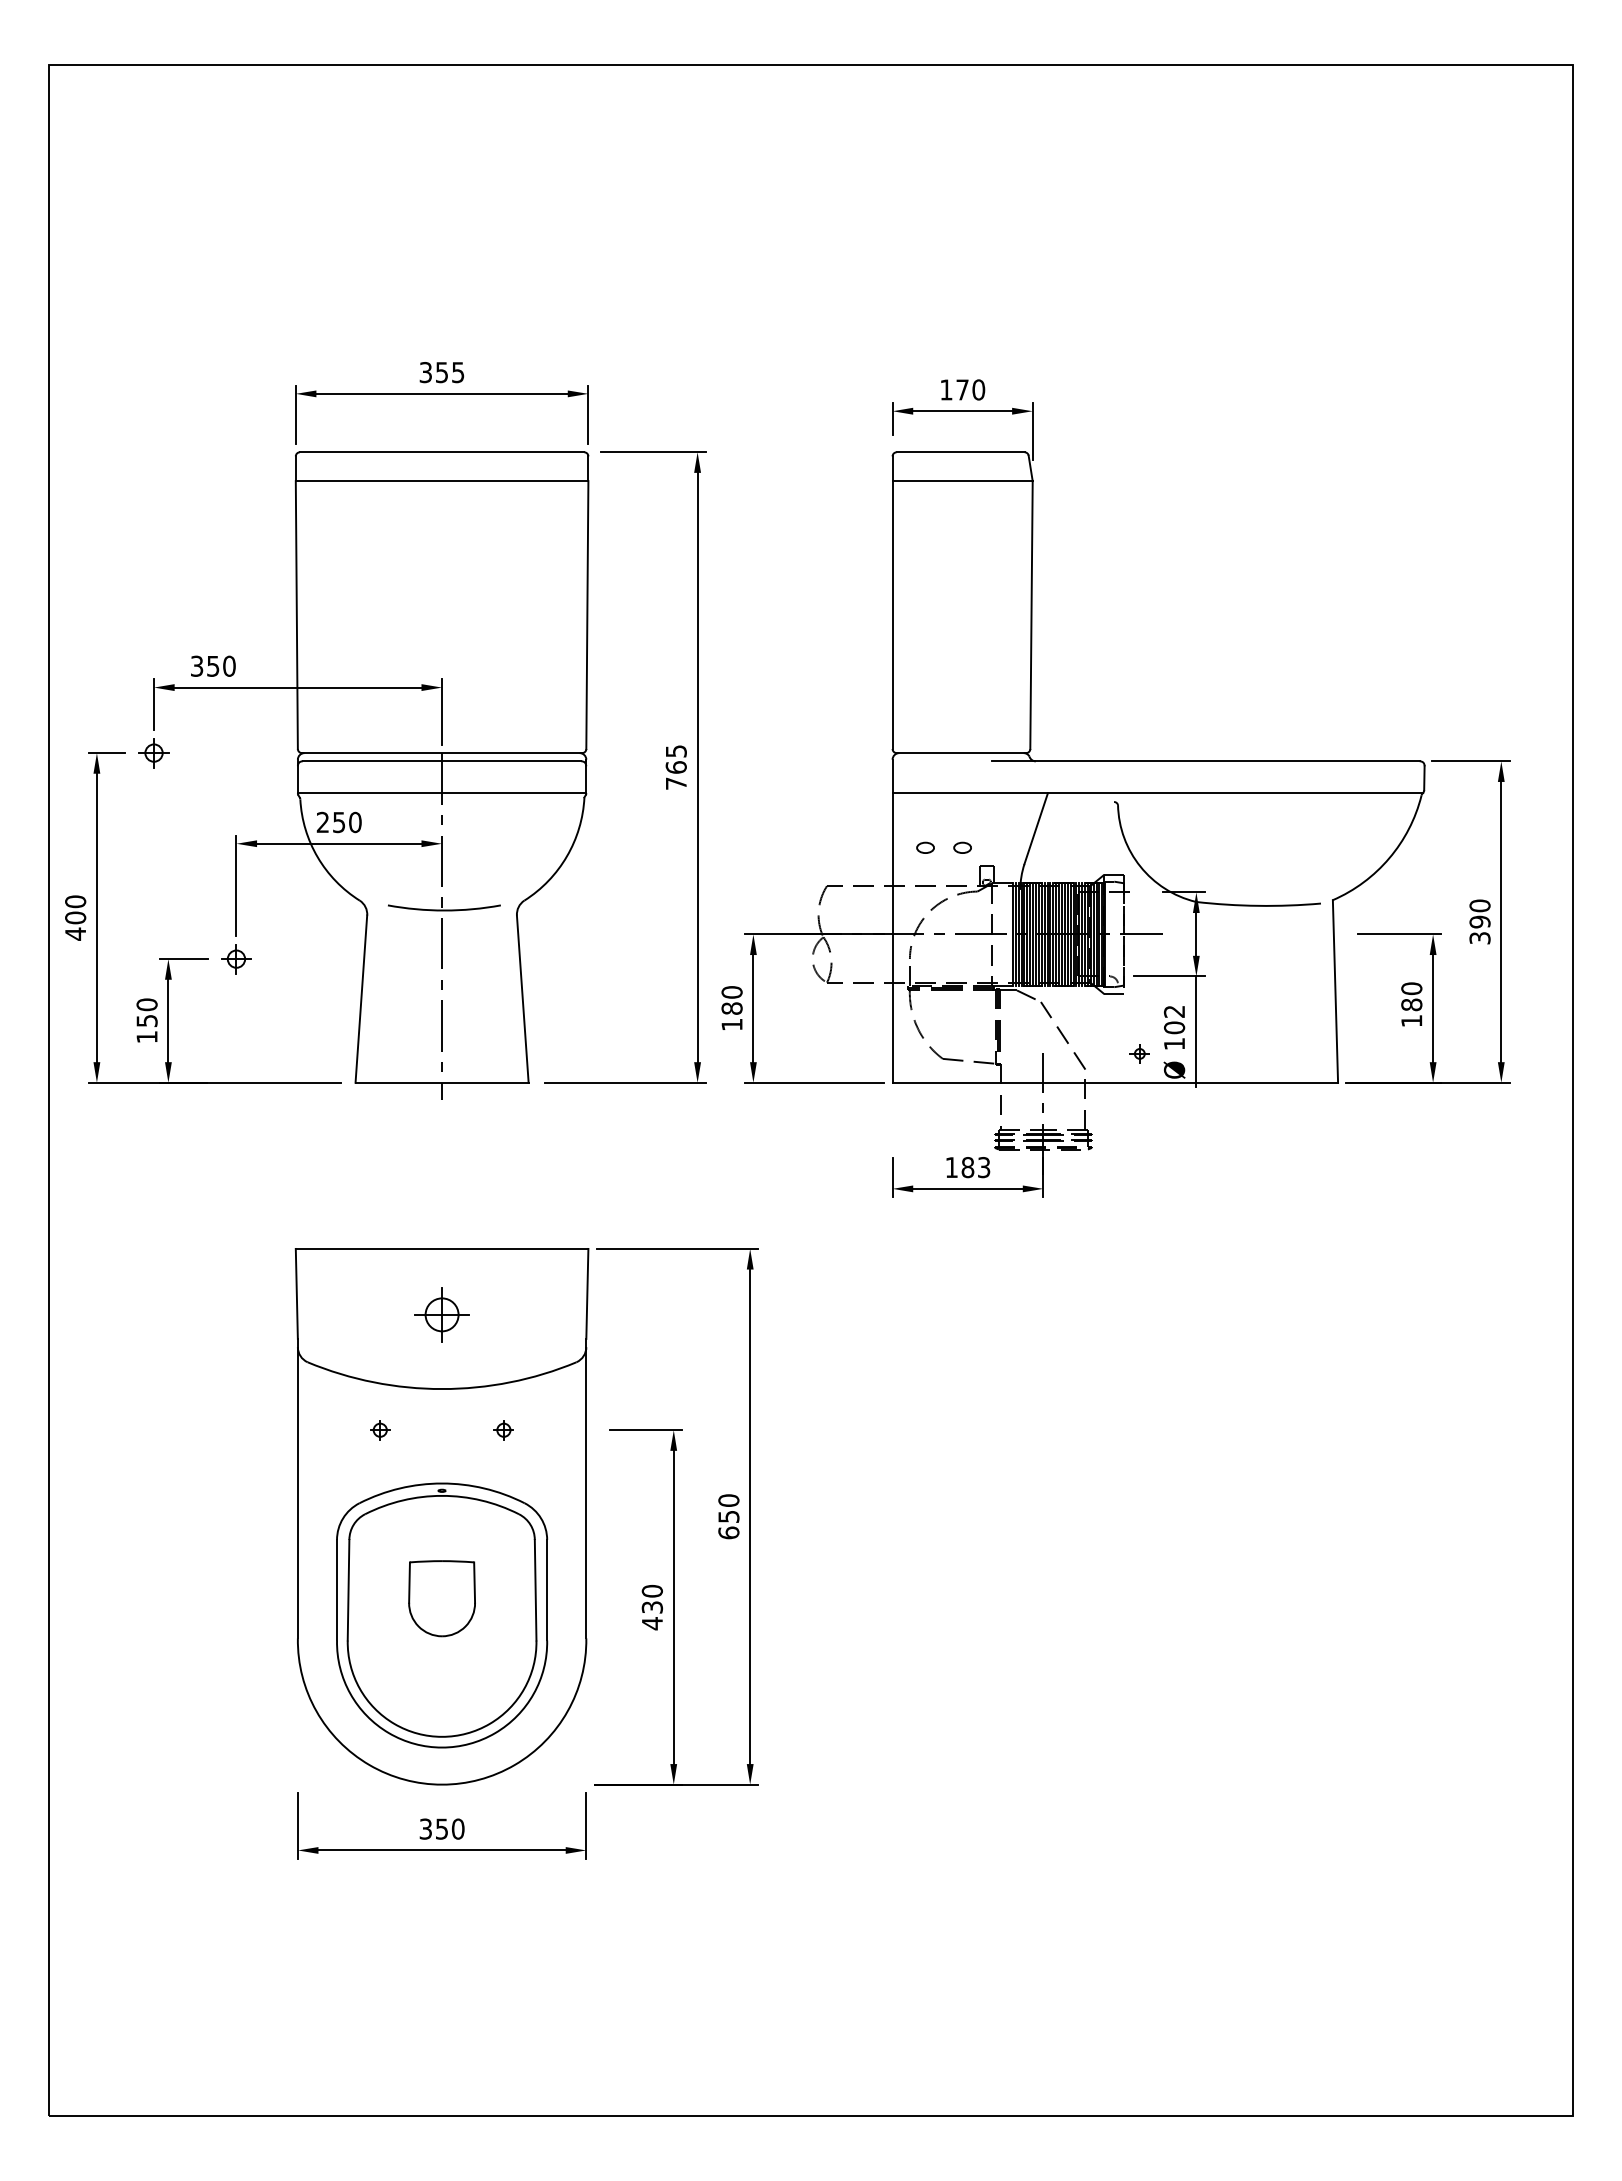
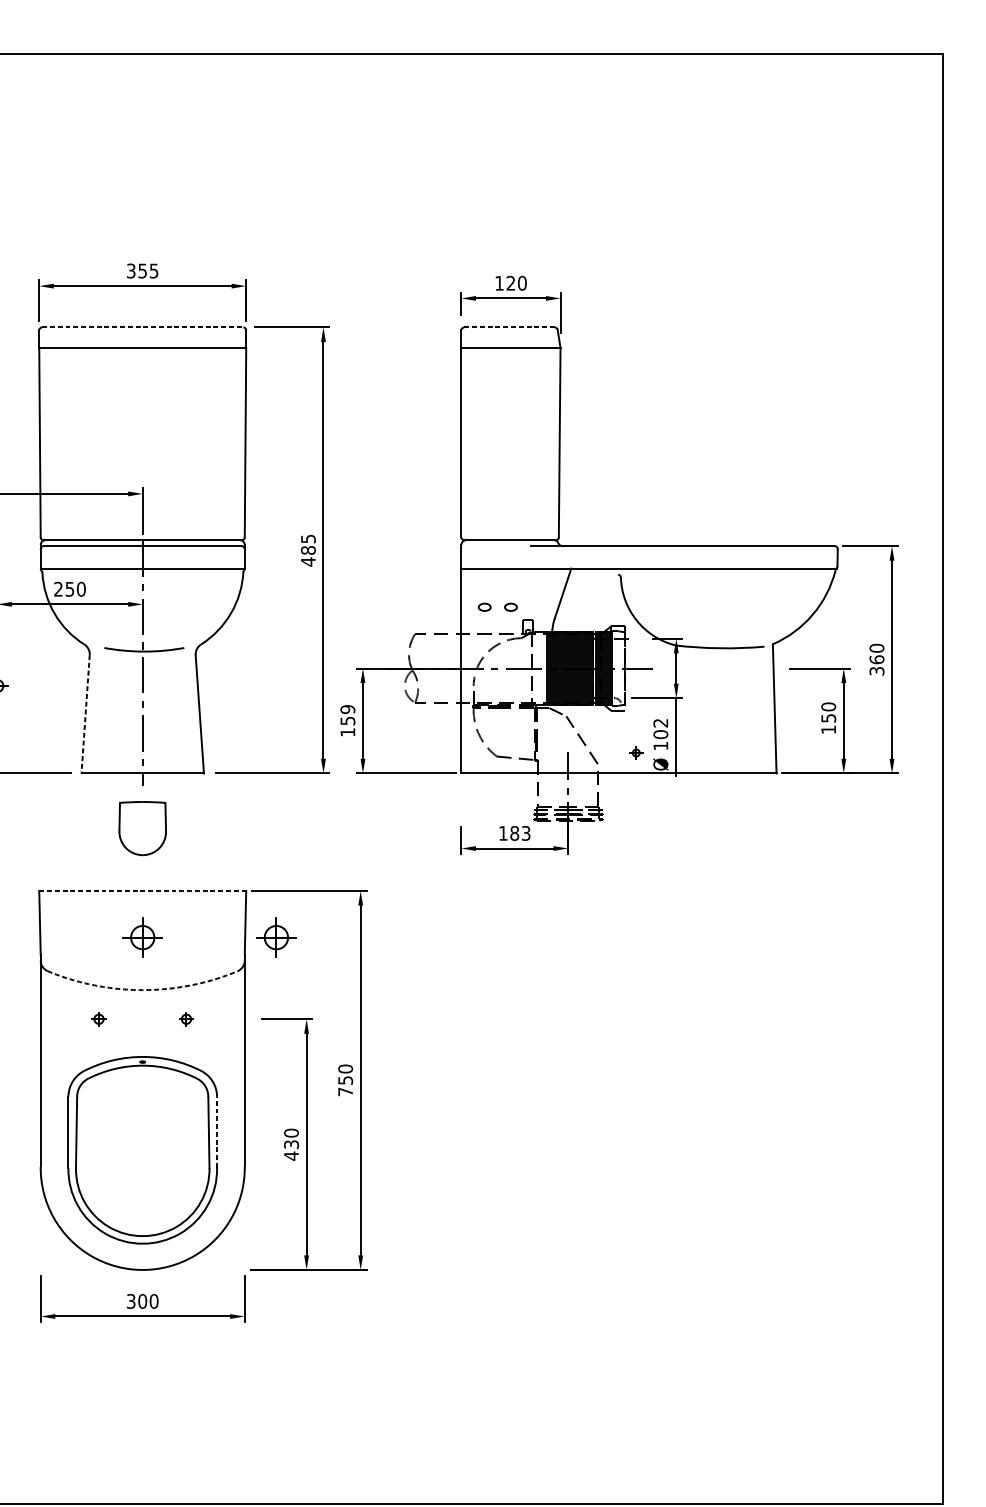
text: (962, 389) -> (510, 283), 170 -> 120
line: (442, 452) -> (143, 327), solid -> dashed
line: (960, 452) -> (509, 327), solid -> dashed
text: (675, 775) -> (307, 556), 765 -> 485
text: (1479, 921) -> (876, 659), 390 -> 360
line: (361, 999) -> (85, 714), solid -> dashed
text: (731, 1000) -> (347, 715), 180 -> 159
text: (1411, 1004) -> (828, 718), 180 -> 150
line: (442, 1248) -> (143, 890), solid -> dashed
part: (630, 1314) -> (276, 937), added
arc: (442, 1389) -> (143, 990), solid -> dashed
text: (728, 1532) -> (345, 1091), 650 -> 750
line: (547, 1589) -> (217, 1131), solid -> dashed
part: (441, 1598) -> (142, 828), moved
text: (441, 1828) -> (142, 1300), 350 -> 300

